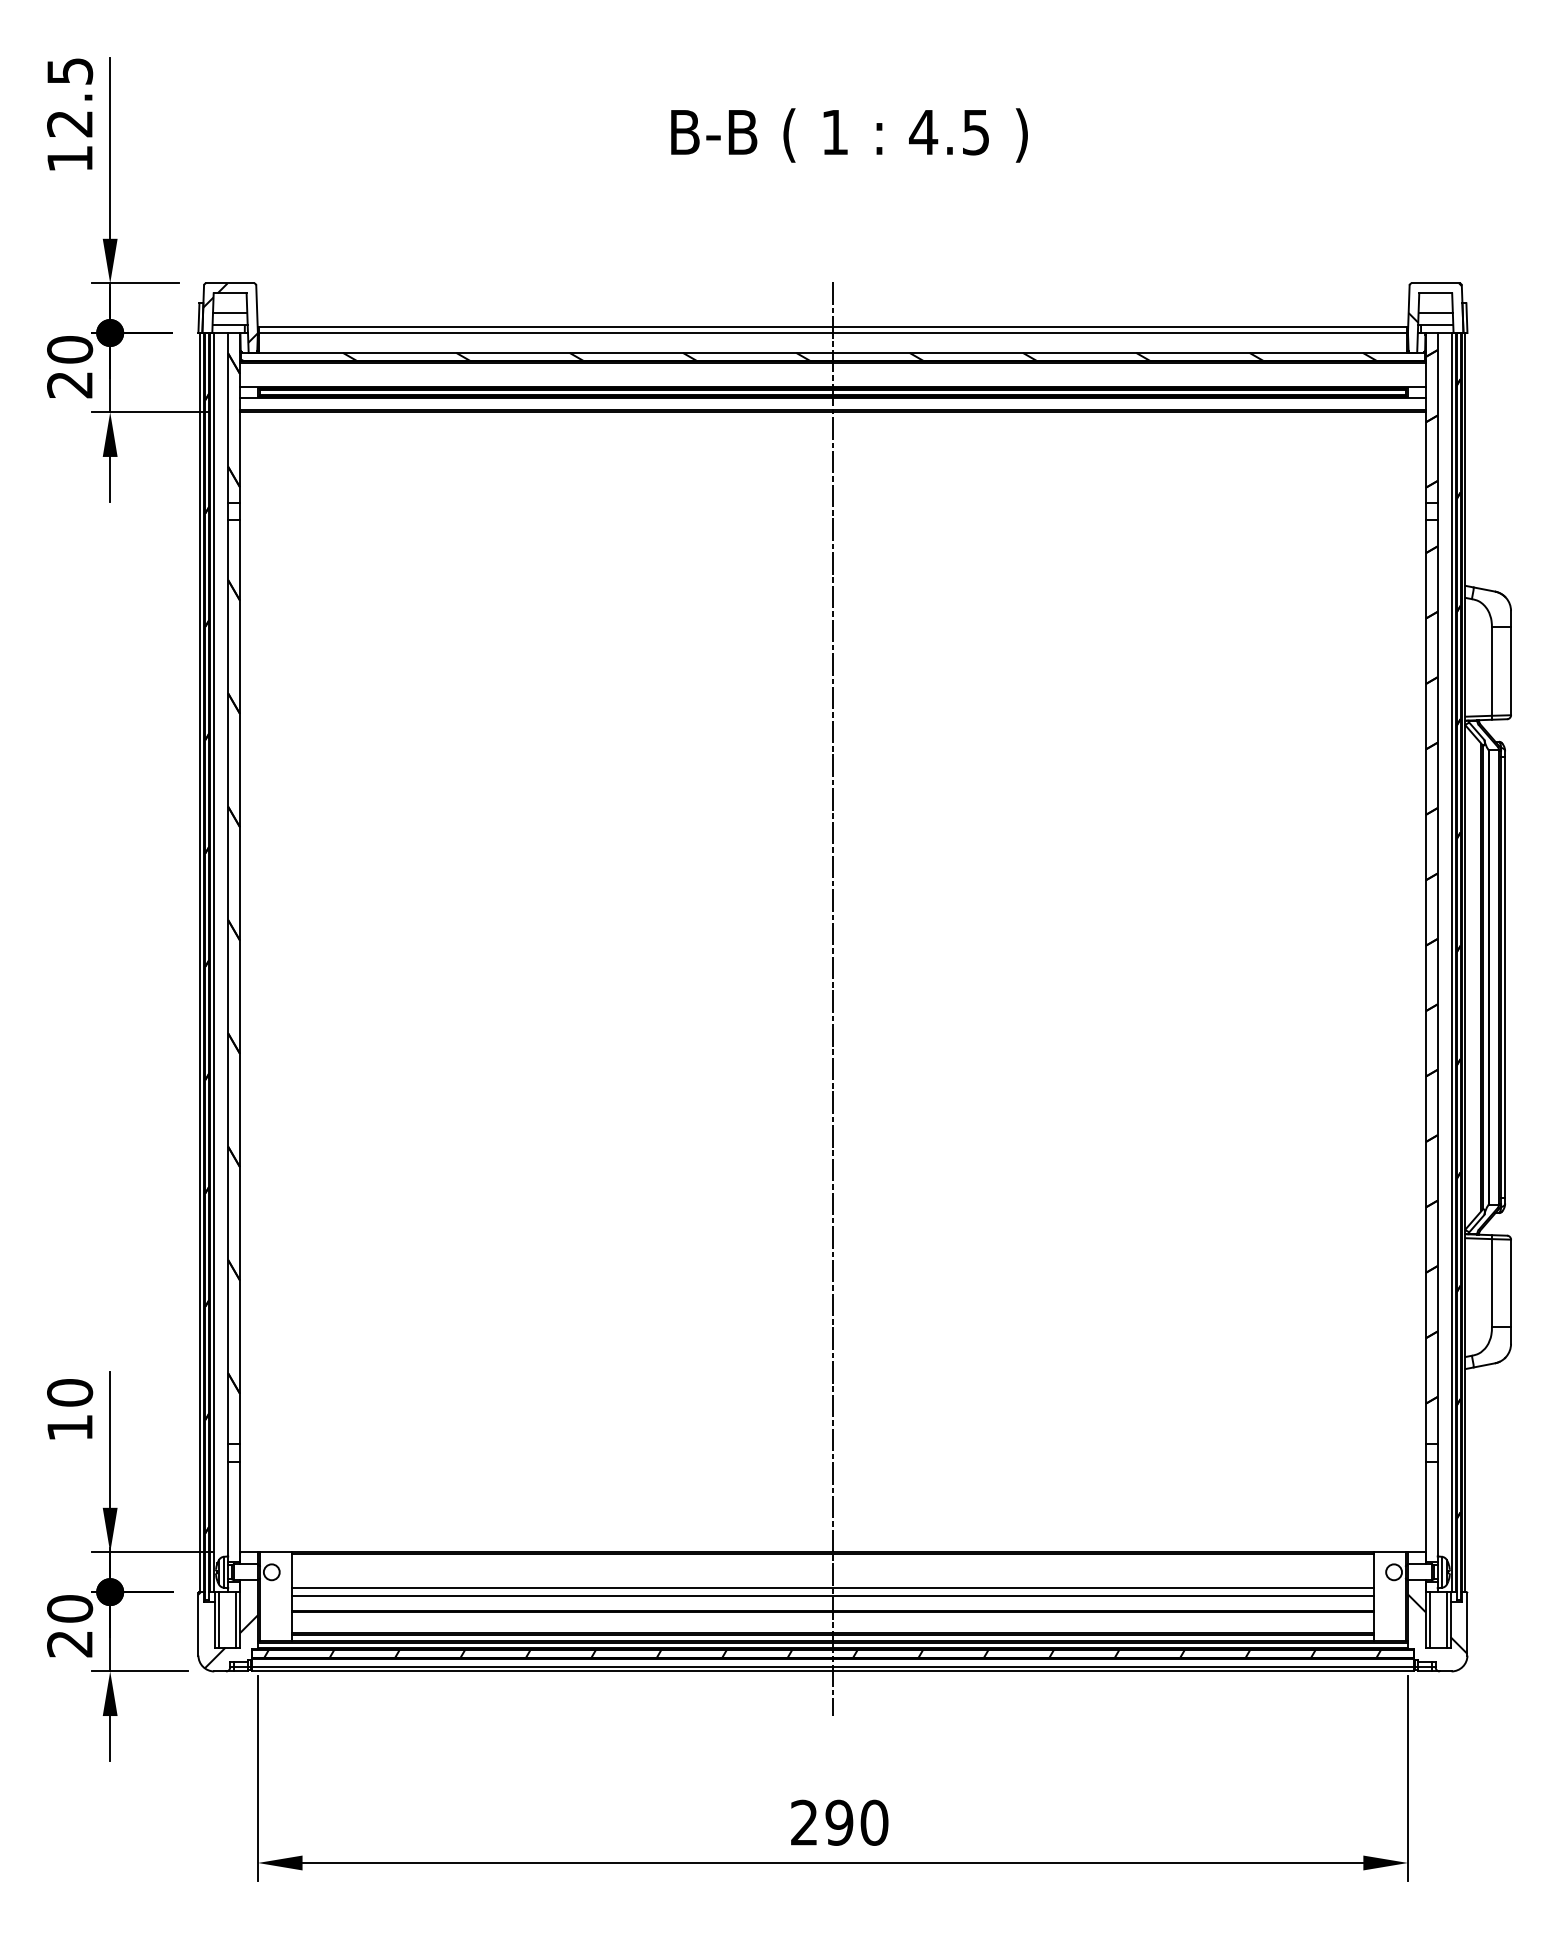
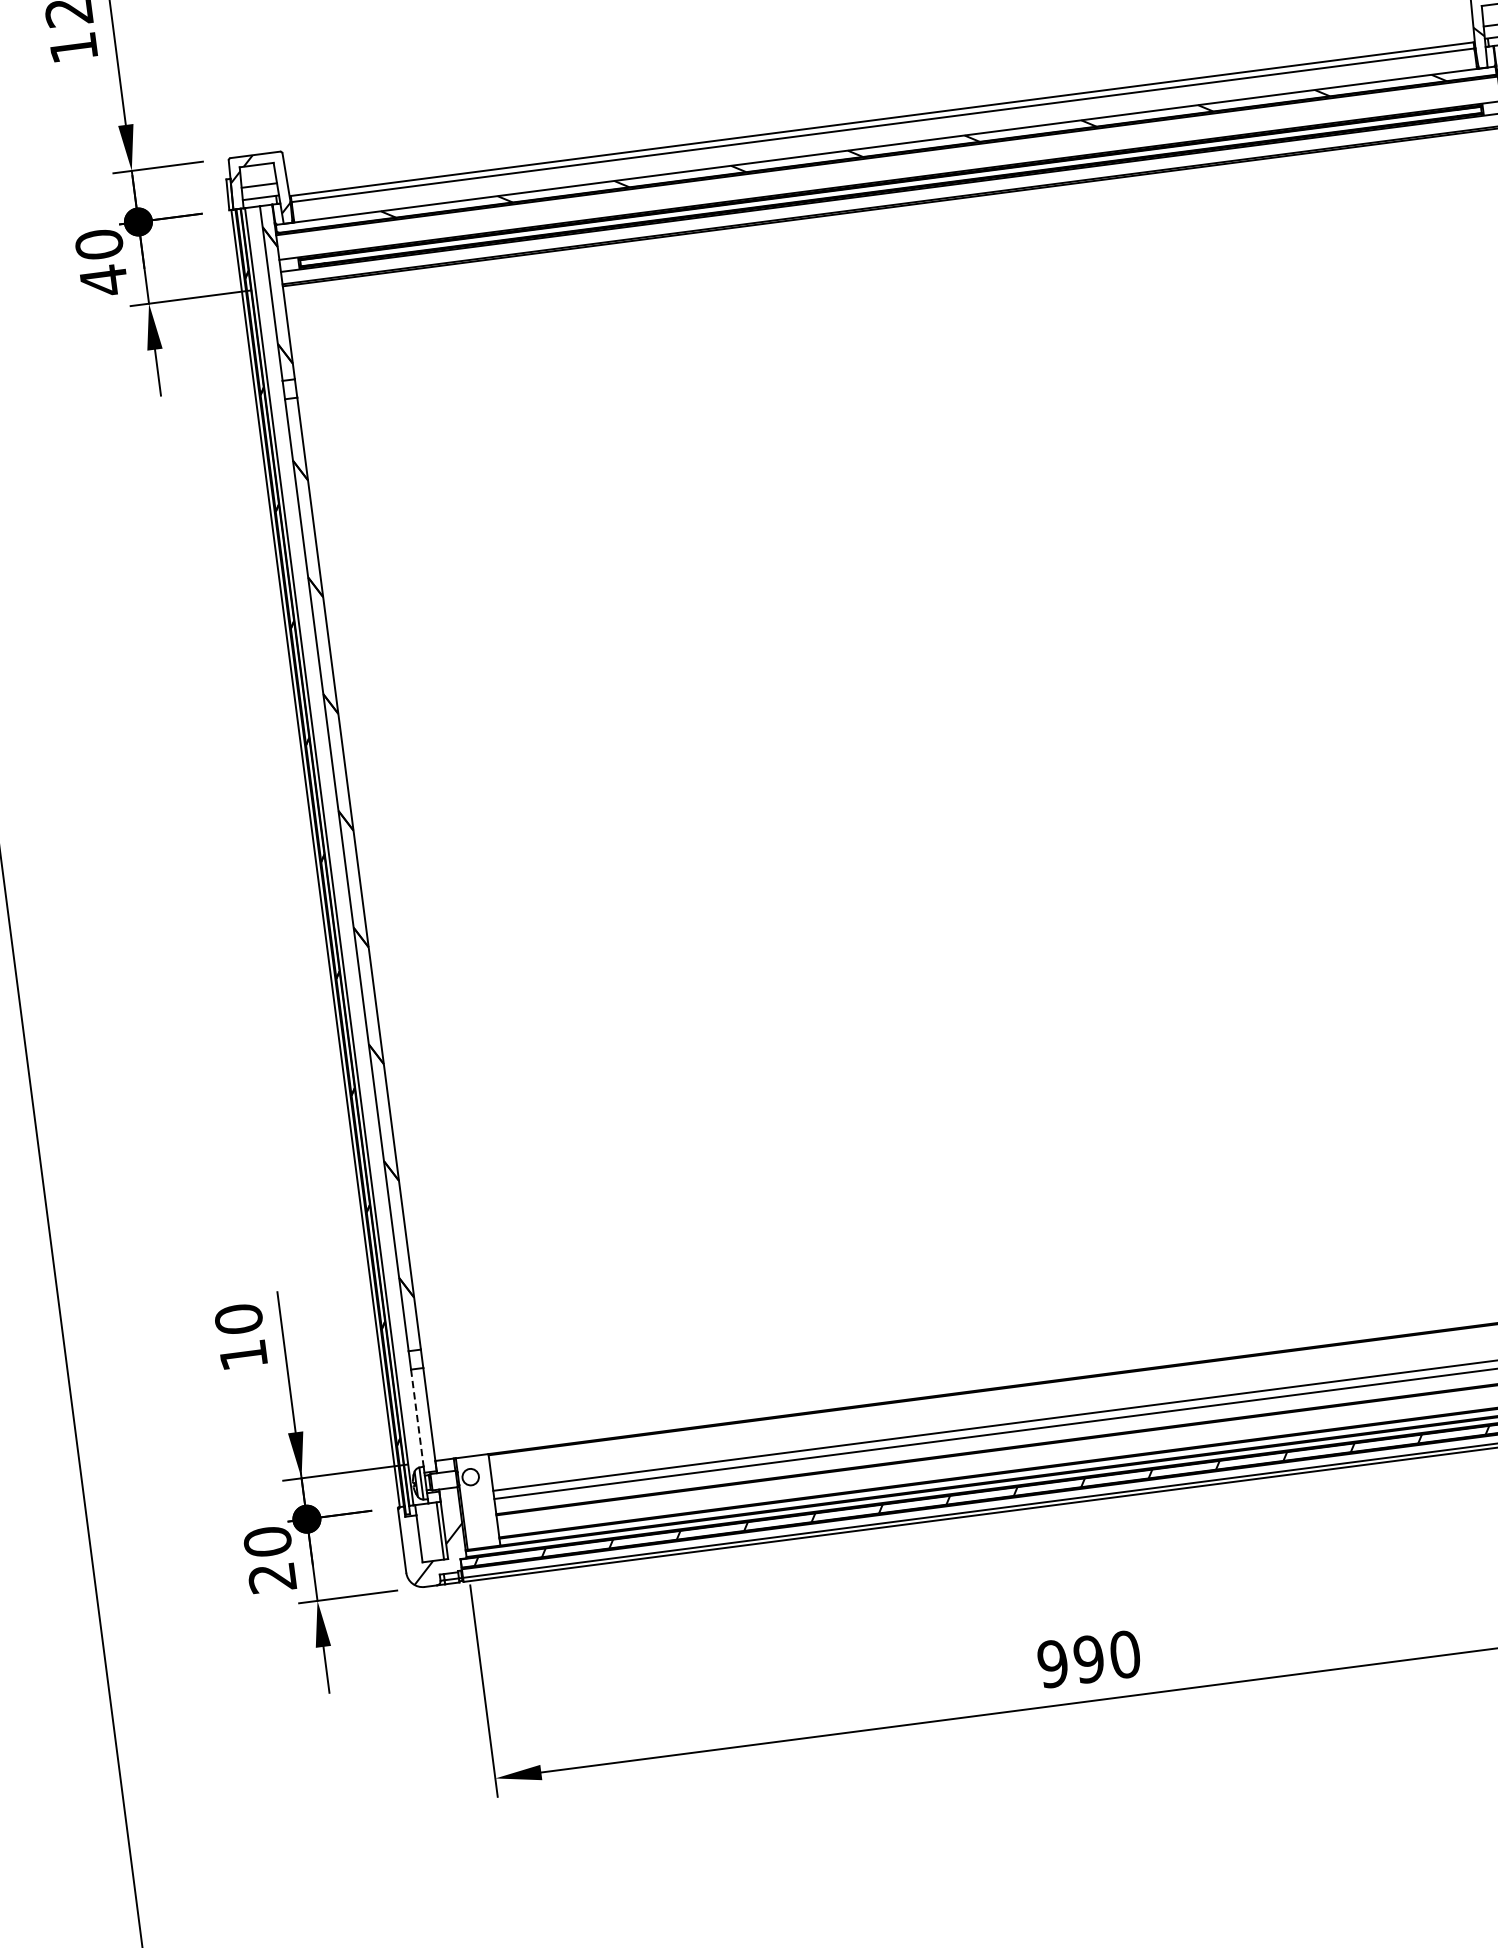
text: (69, 384) -> (103, 280), 20 -> 40
line: (832, 999) -> (971, 811), removed
line: (228, 1509) -> (417, 1418), solid -> dashed
line: (219, 1619) -> (423, 1532), removed
text: (804, 1822) -> (1053, 1663), 290 -> 990

